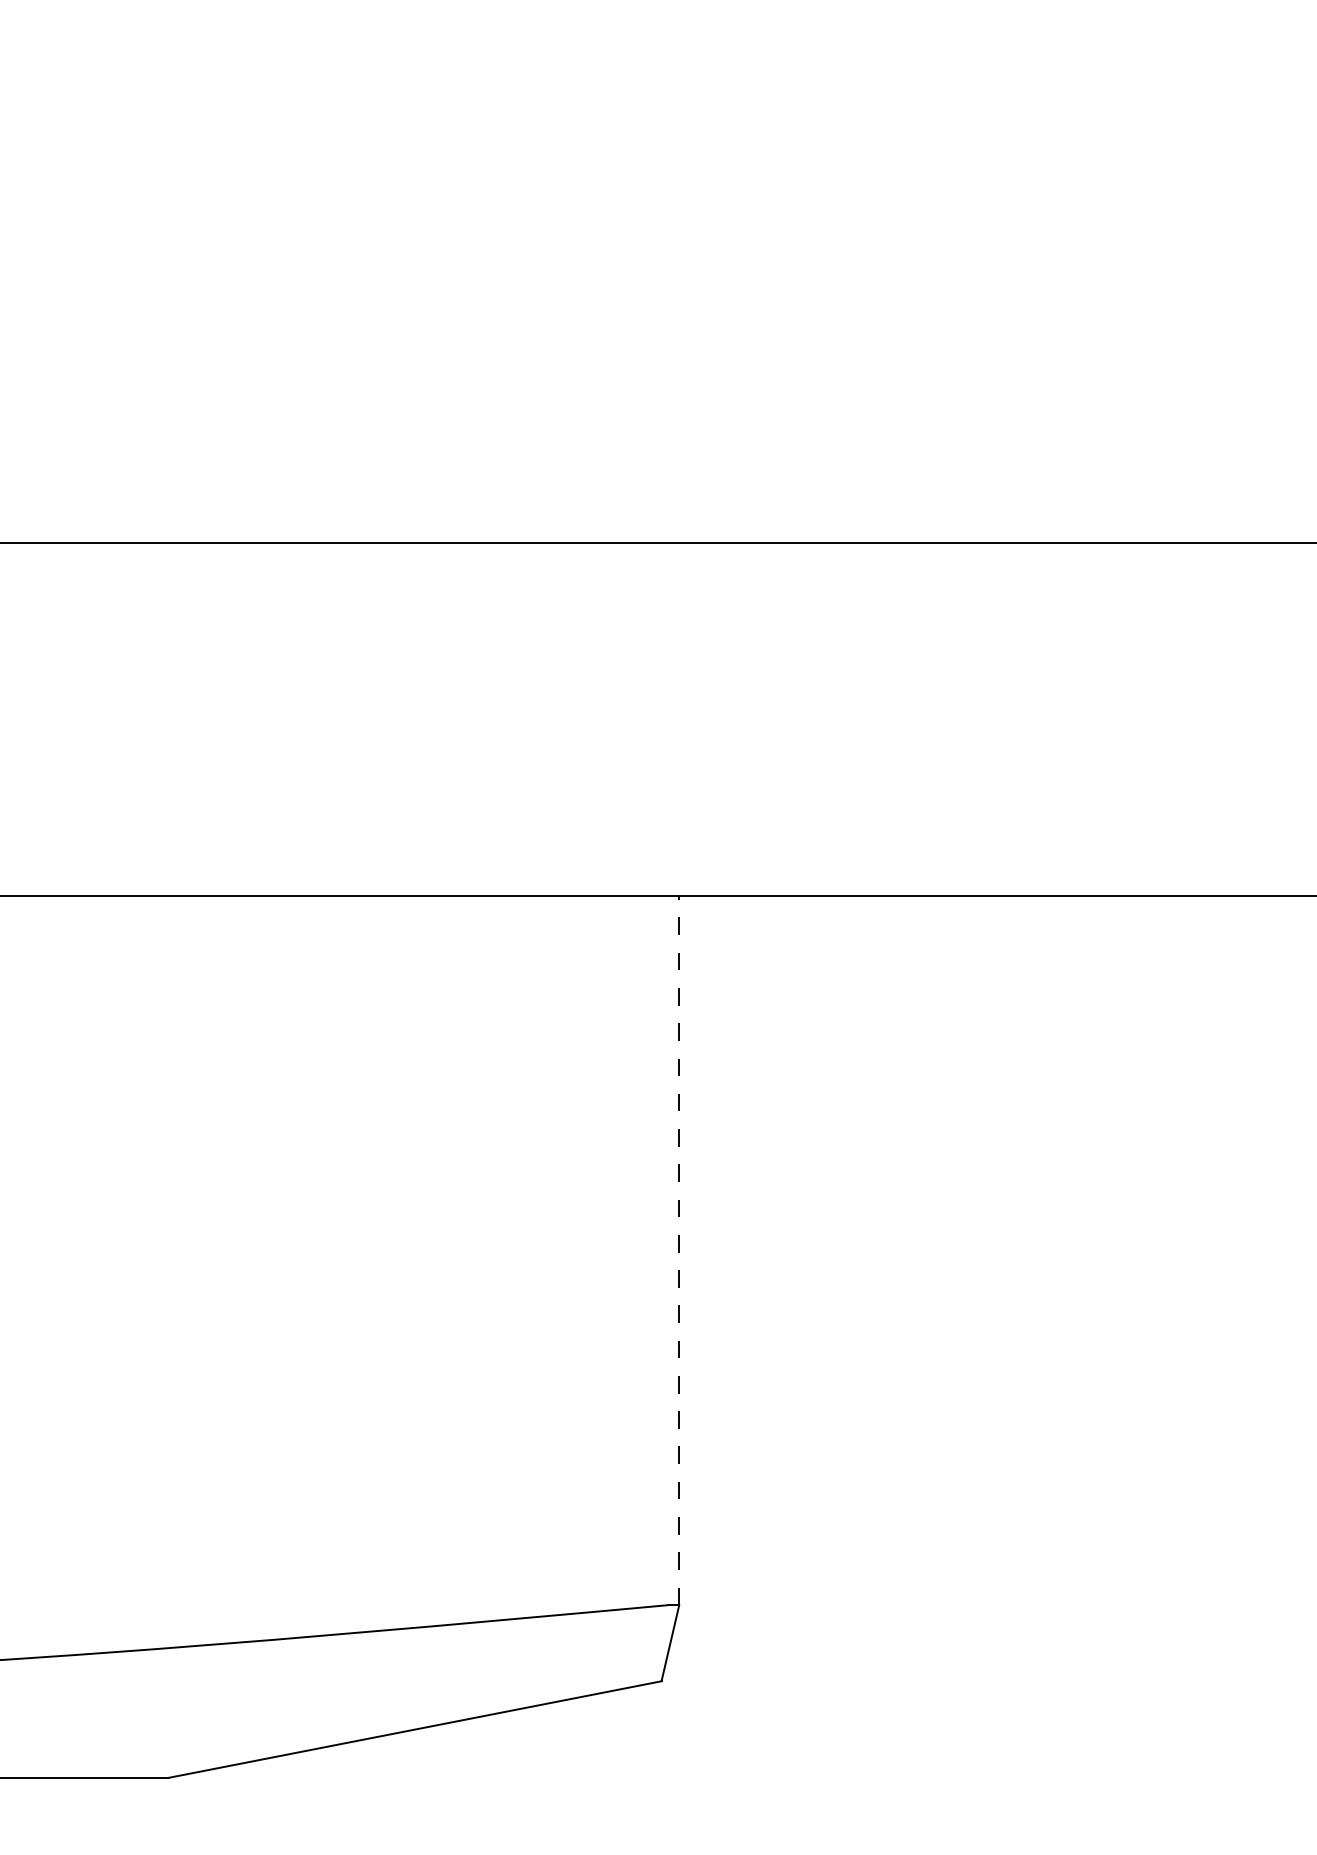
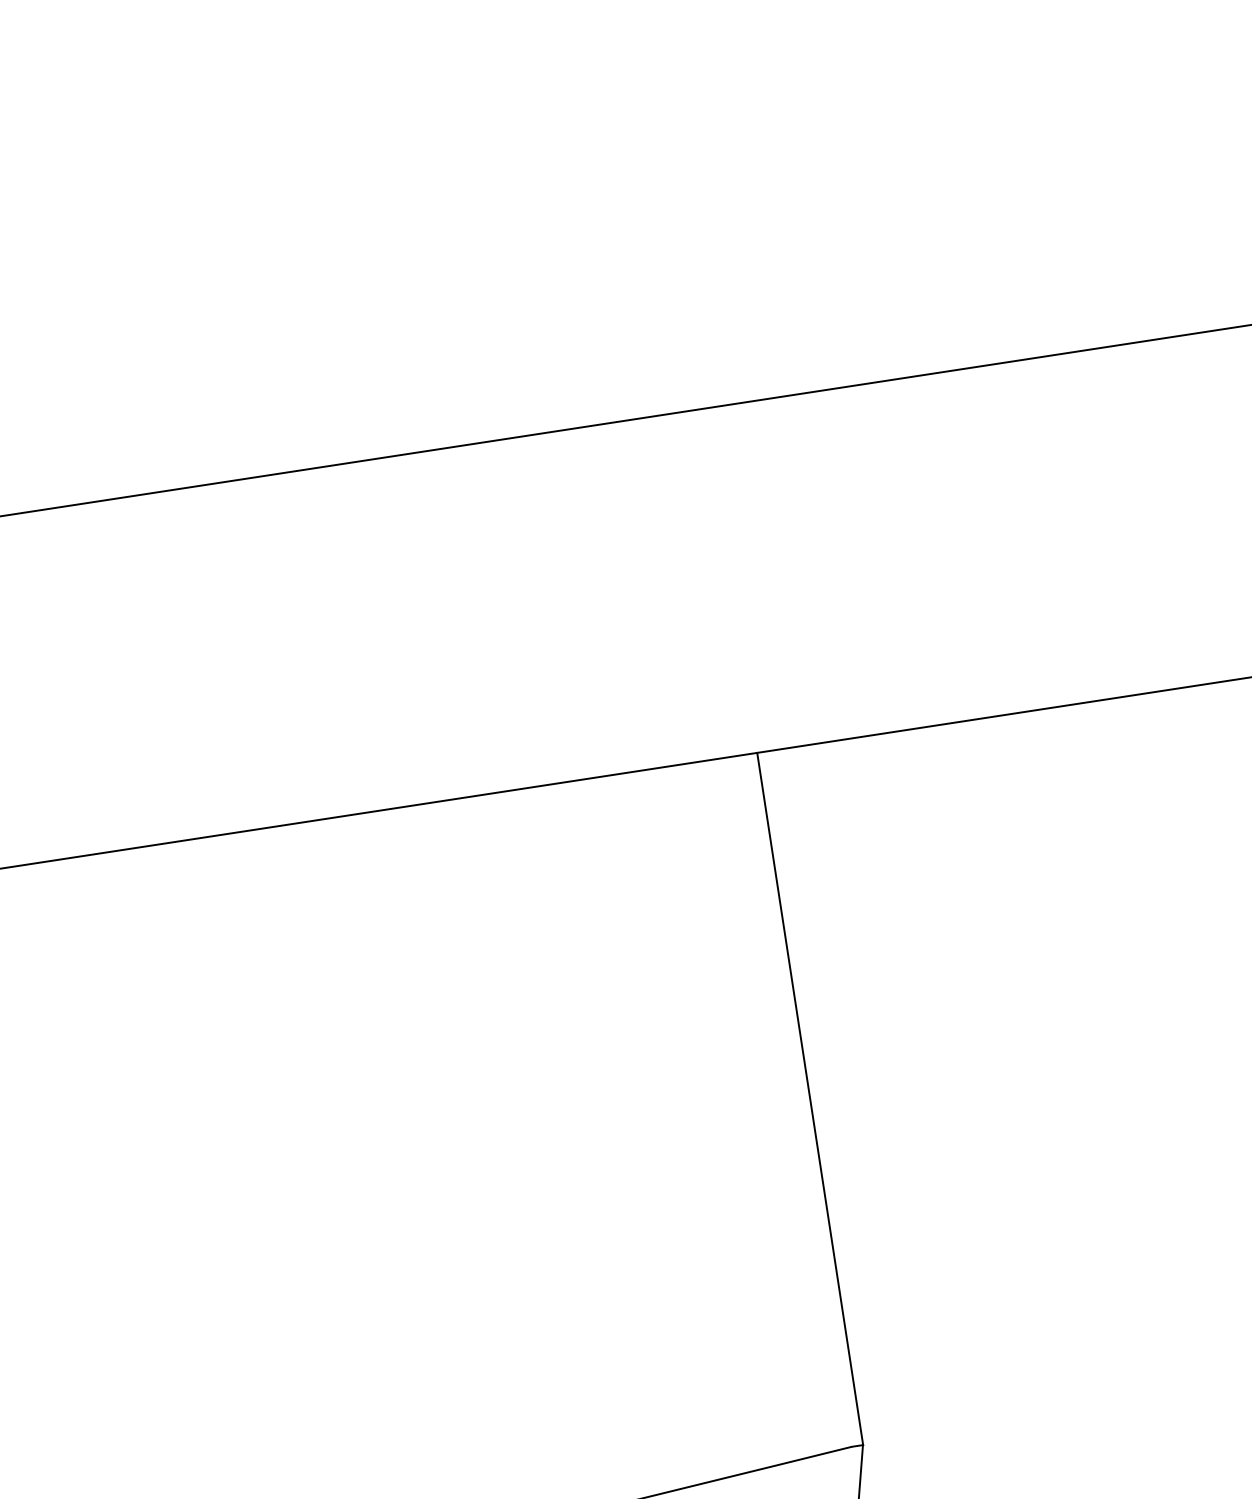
line: (679, 1250) -> (810, 1098), dashed -> solid

